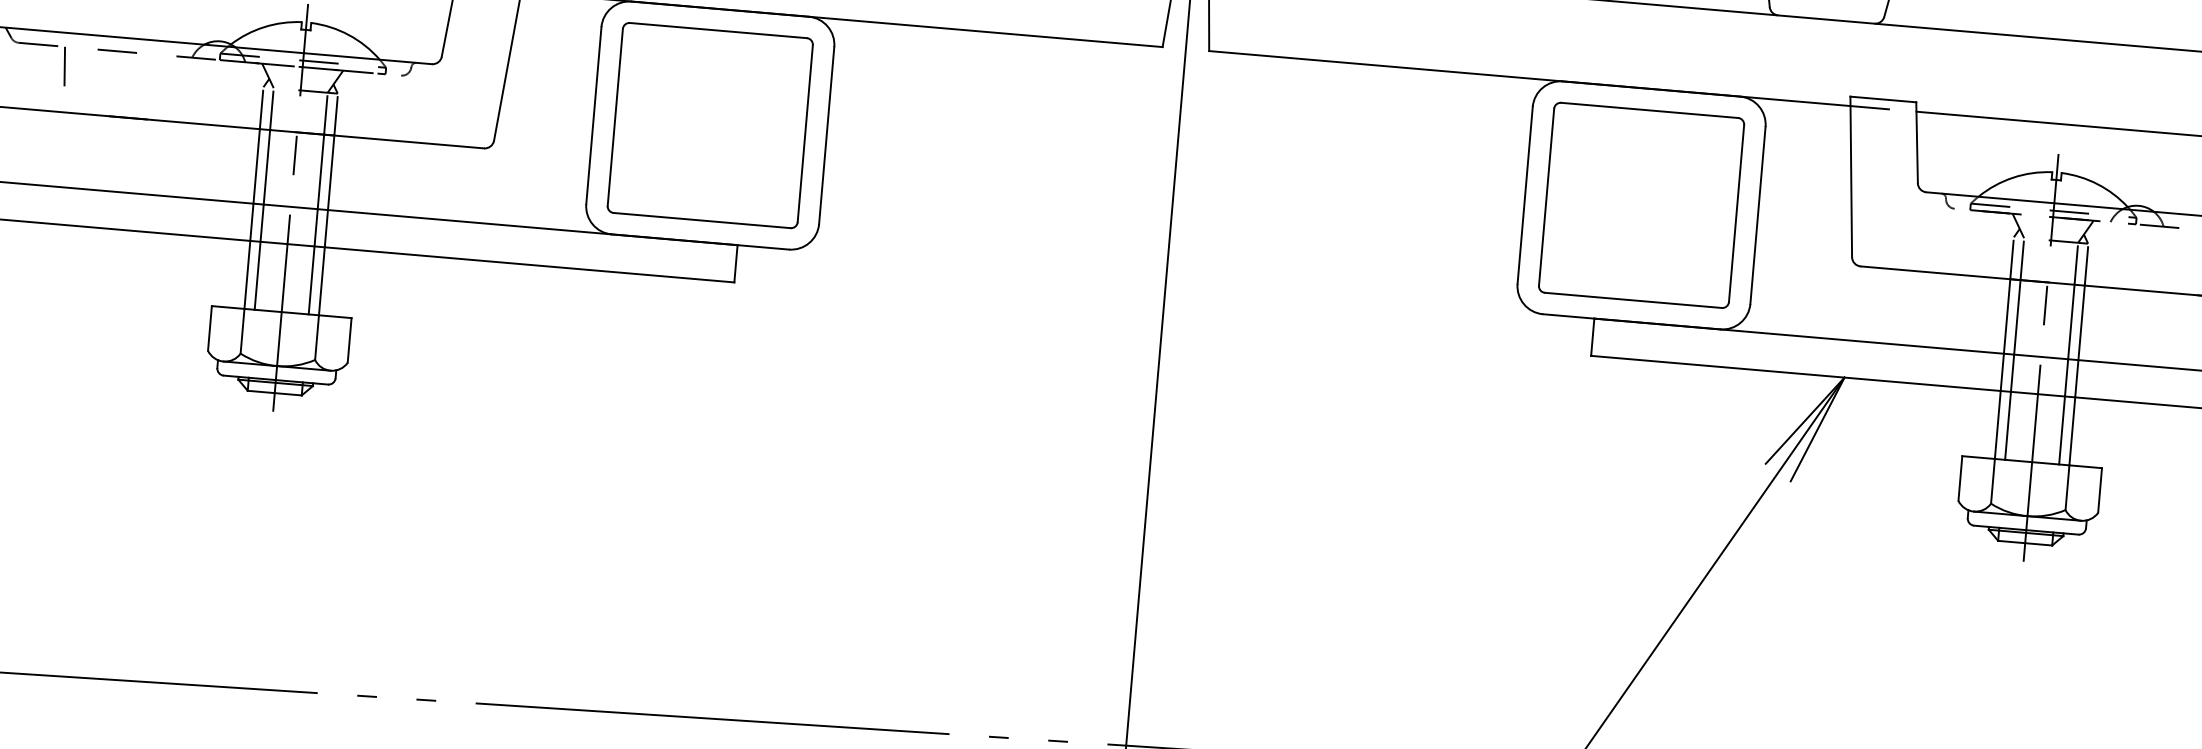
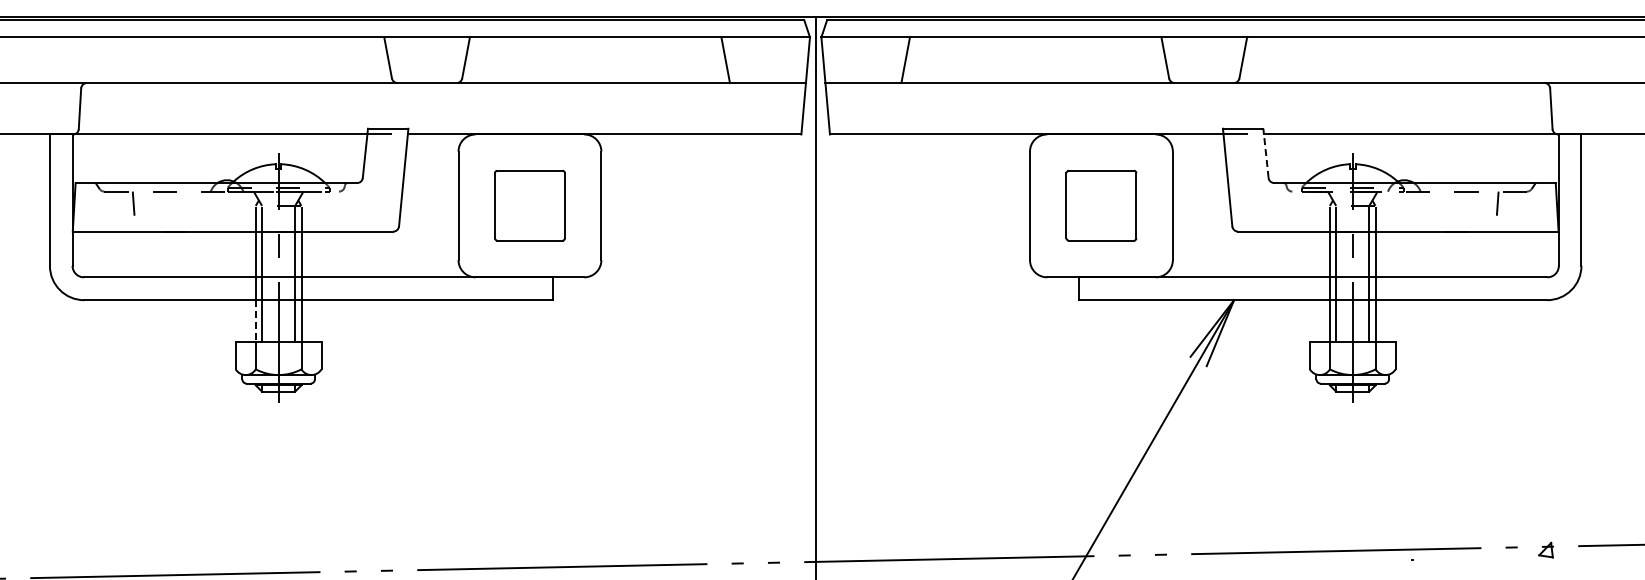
part: (709, 124) -> (529, 205), size x0.6
line: (1916, 142) -> (1265, 153), solid -> dashed
part: (1641, 204) -> (1101, 205), size x0.6
line: (246, 275) -> (255, 321), solid -> dashed

